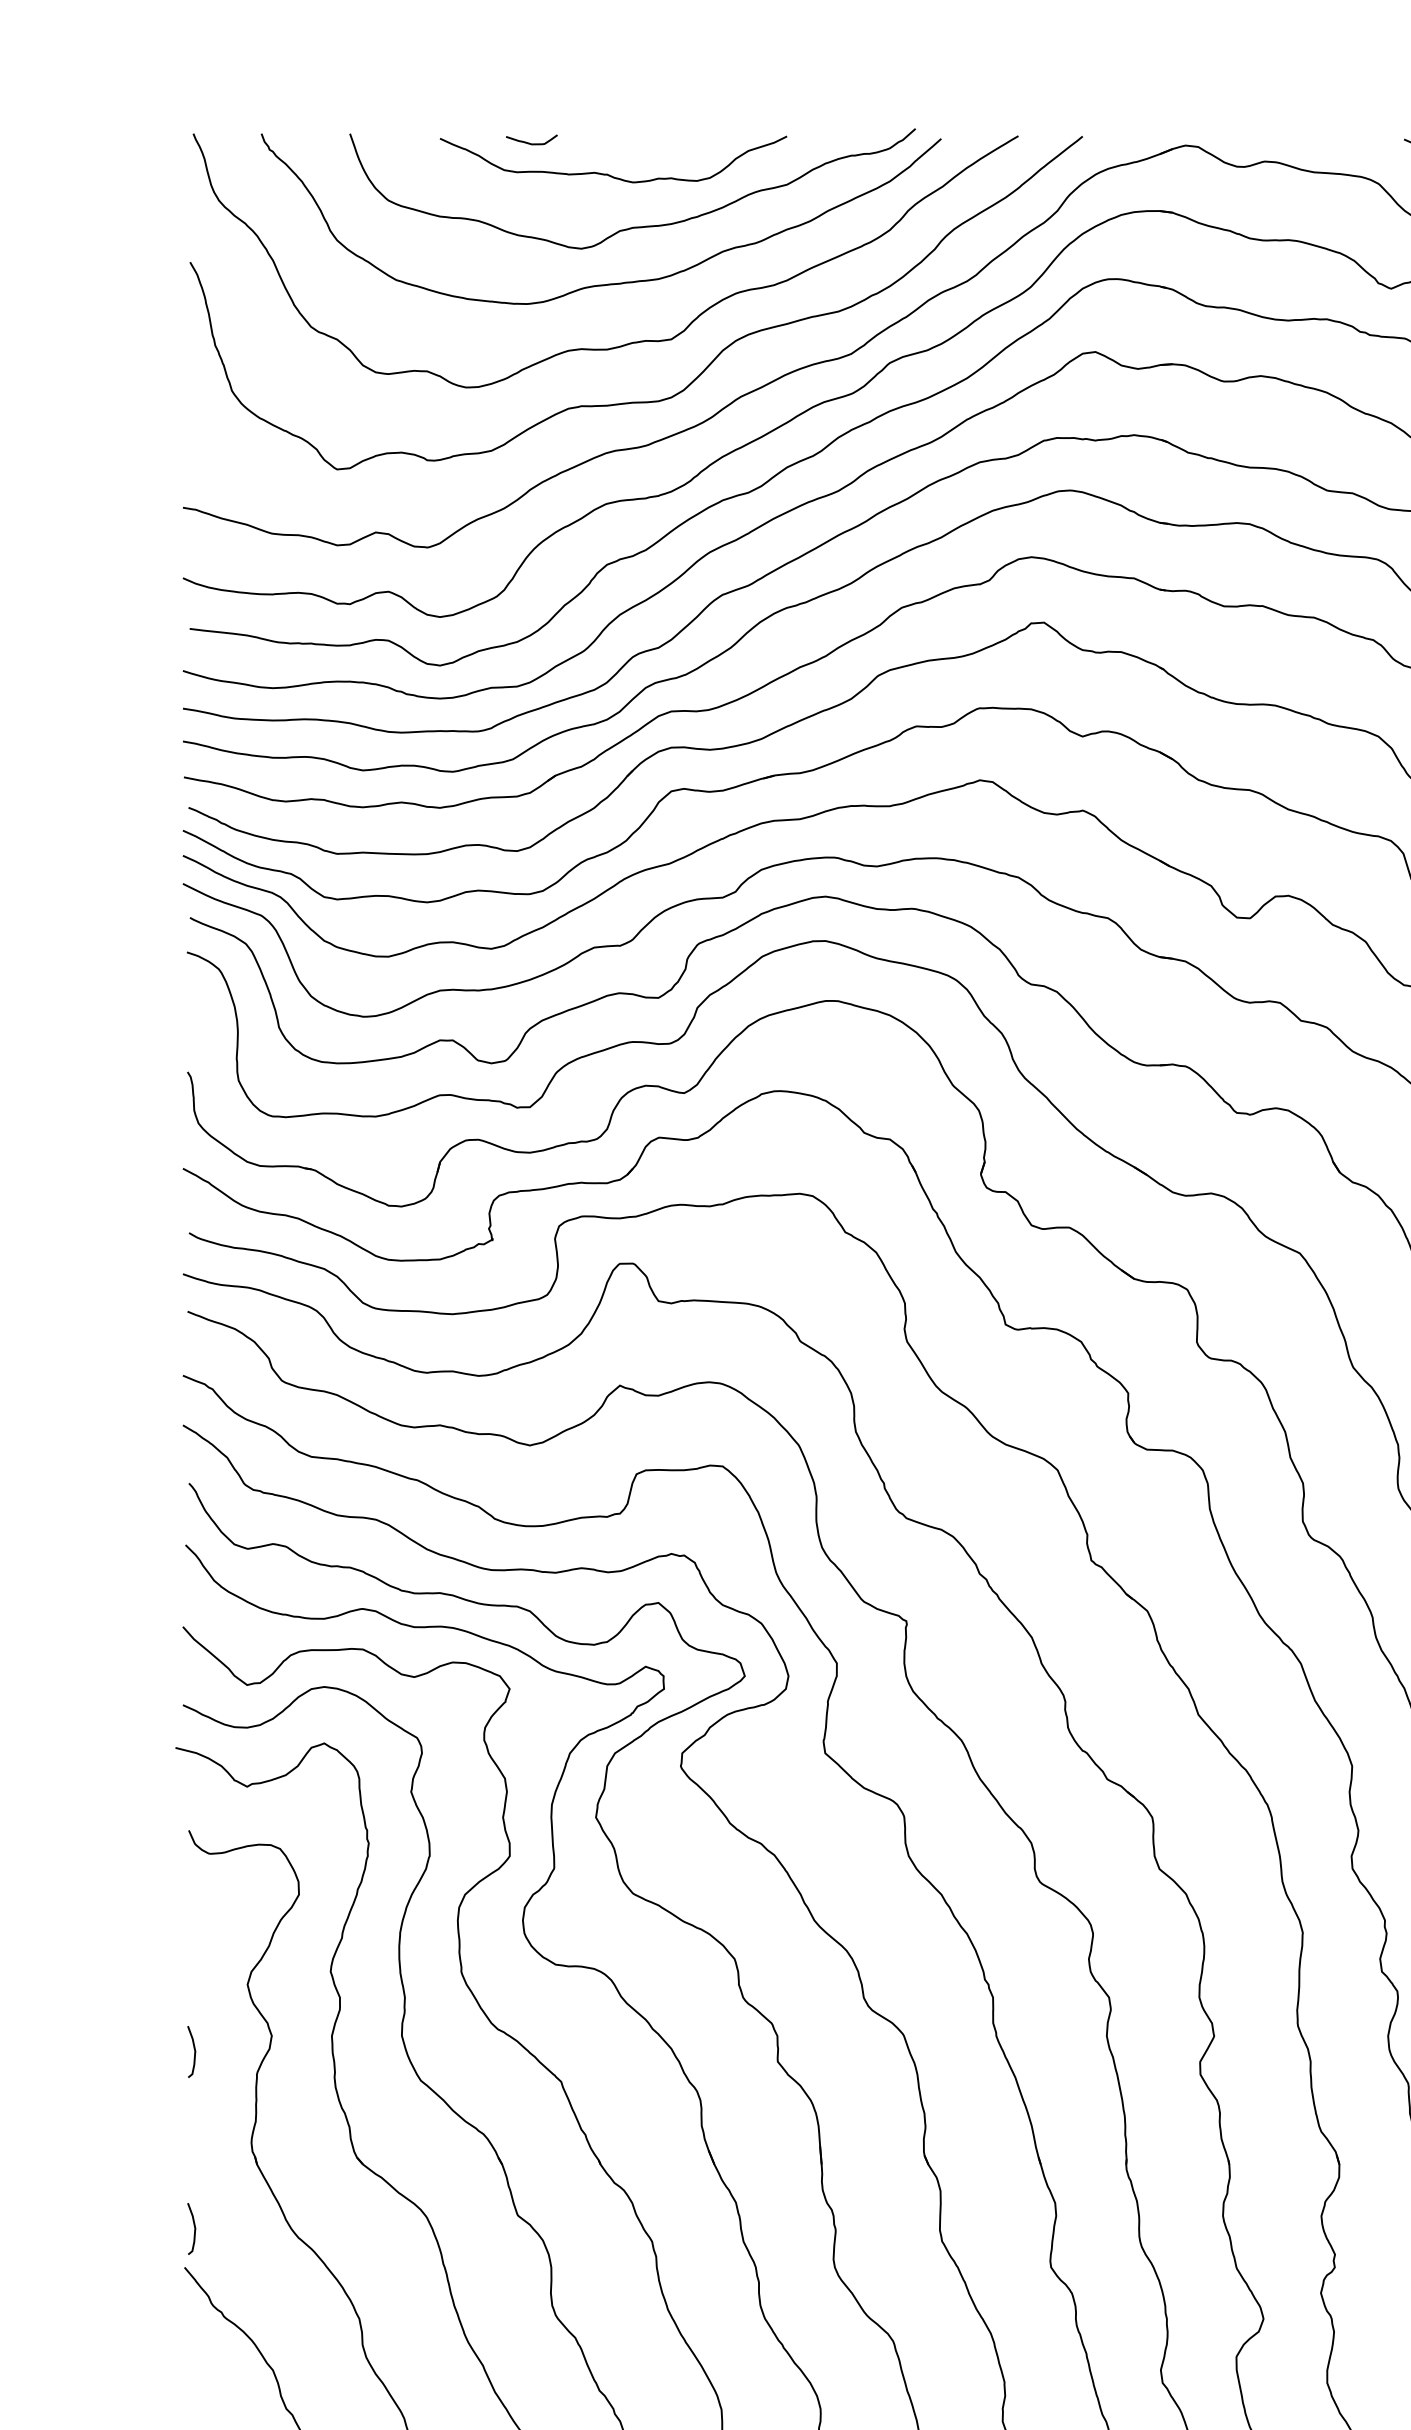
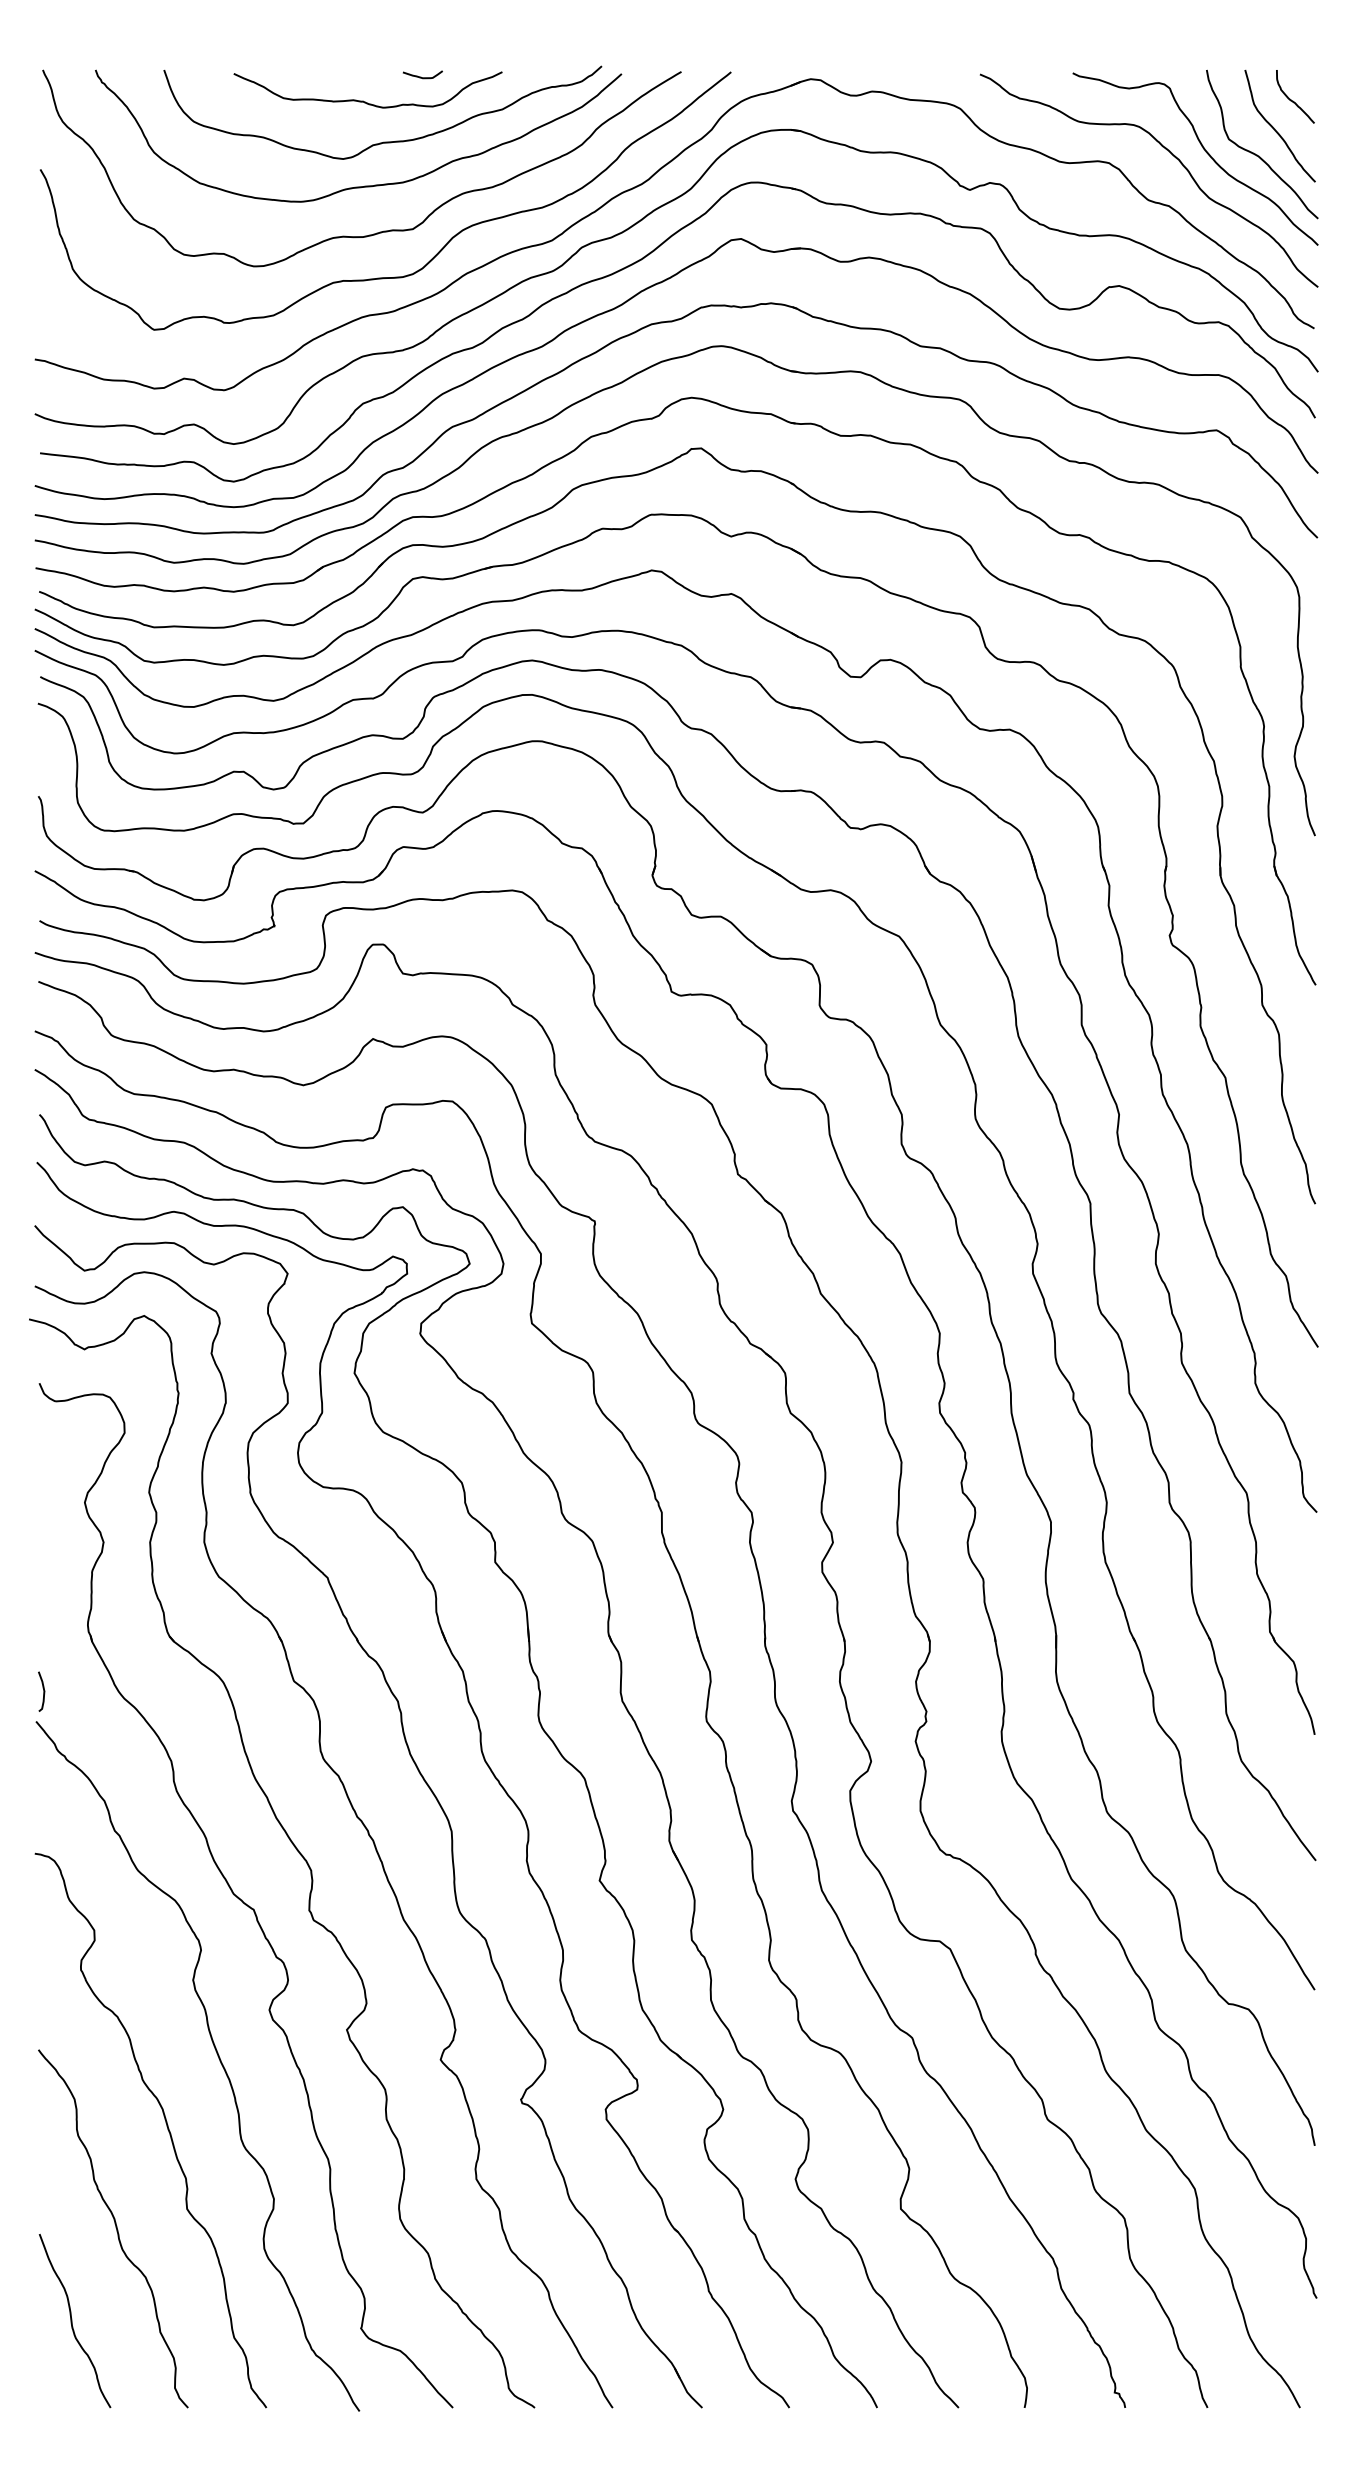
curve: (530, 142) -> (421, 76), moved
curve: (194, 2051) -> (43, 1554), removed

